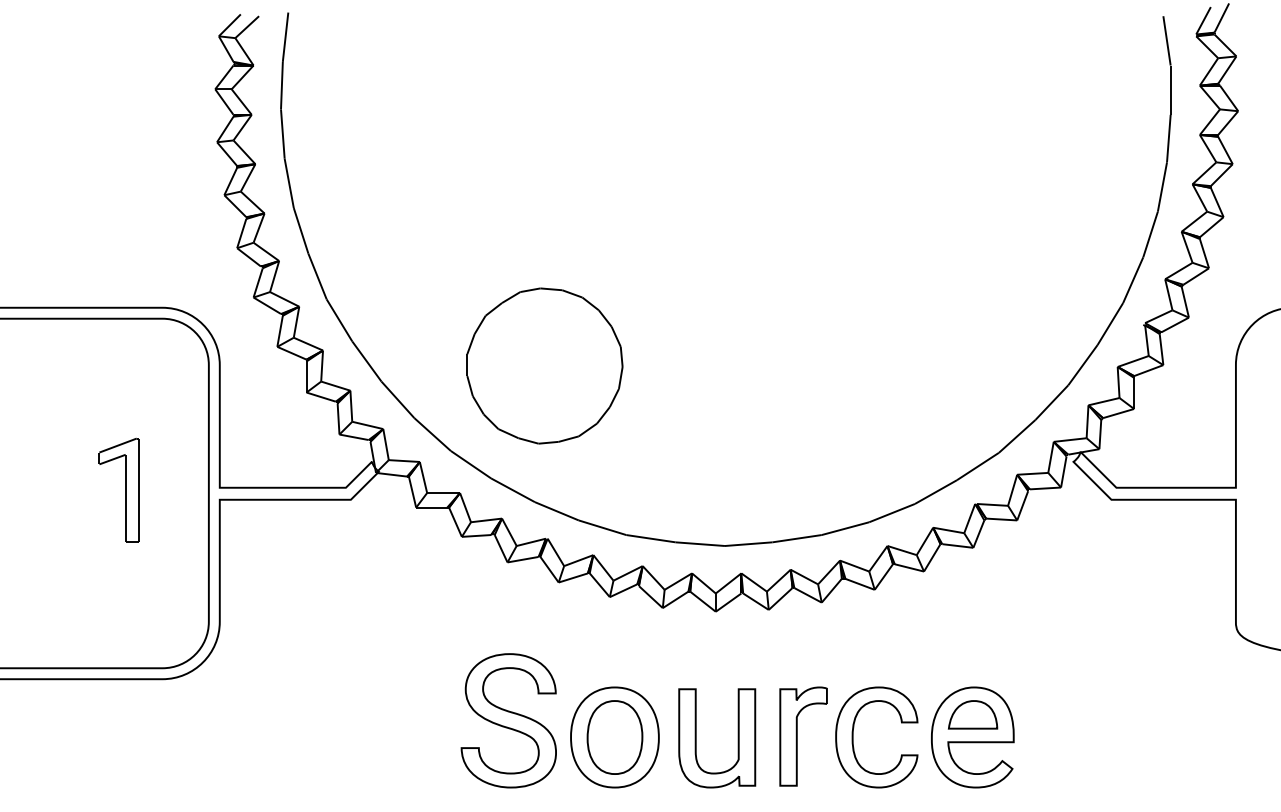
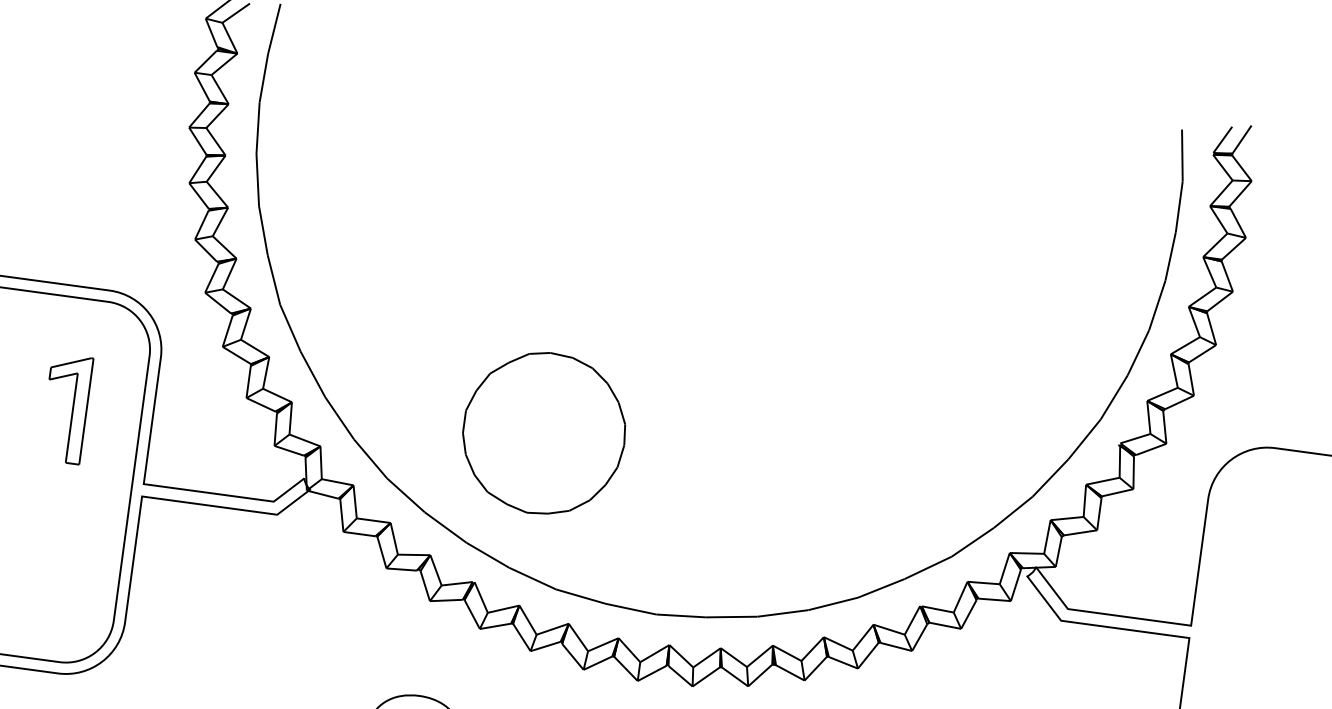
part: (544, 365) -> (543, 432), moved
part: (125, 489) -> (72, 409), moved

